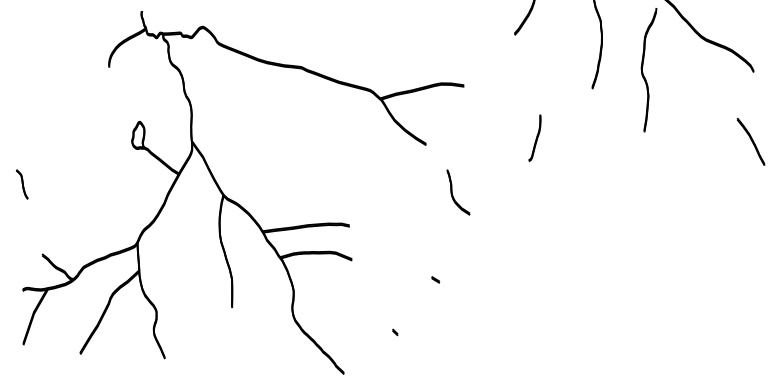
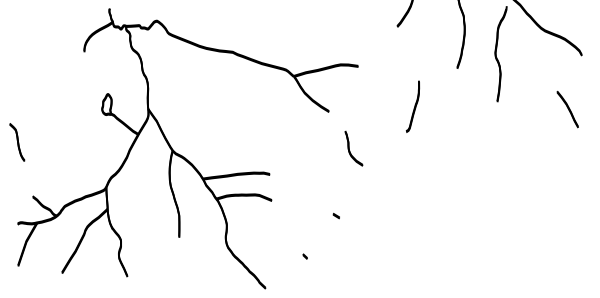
part: (534, 137) -> (412, 106), size x1.43
part: (750, 141) -> (567, 109), moved
part: (22, 184) -> (17, 142), size x1.67

